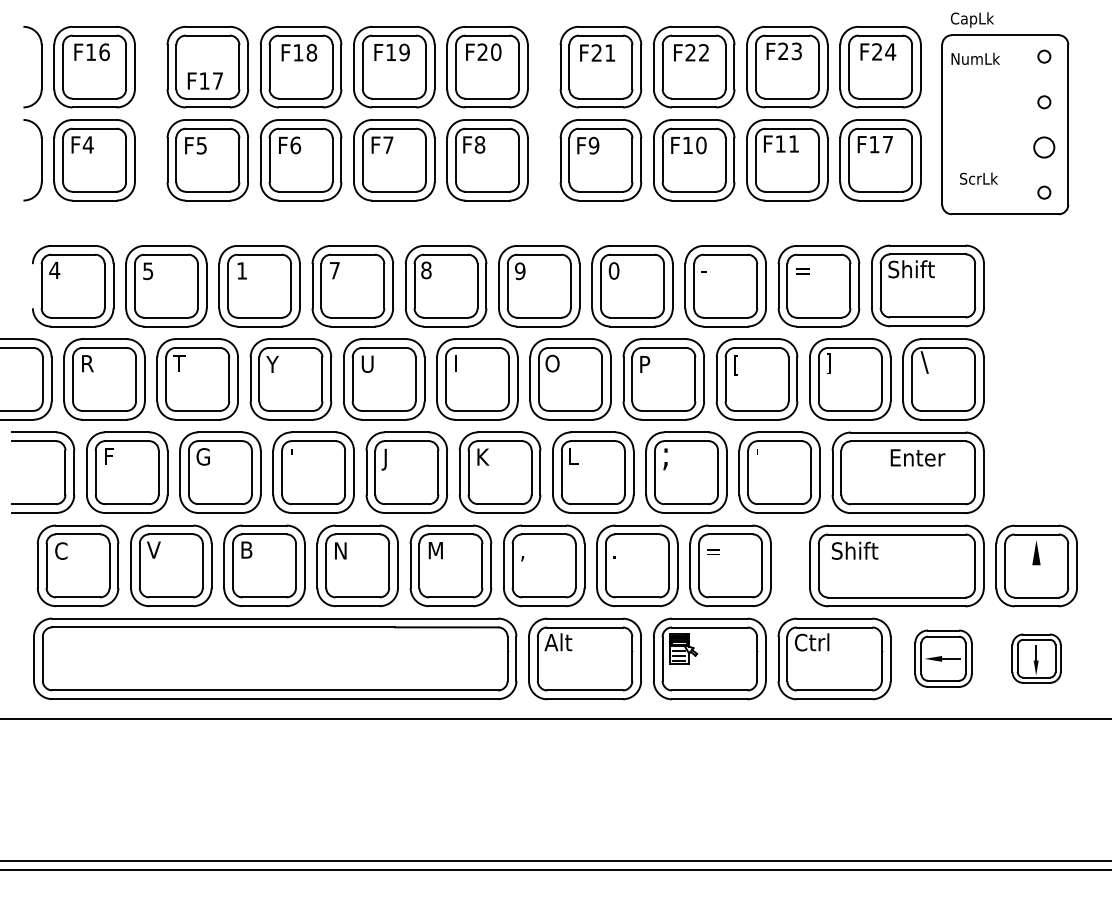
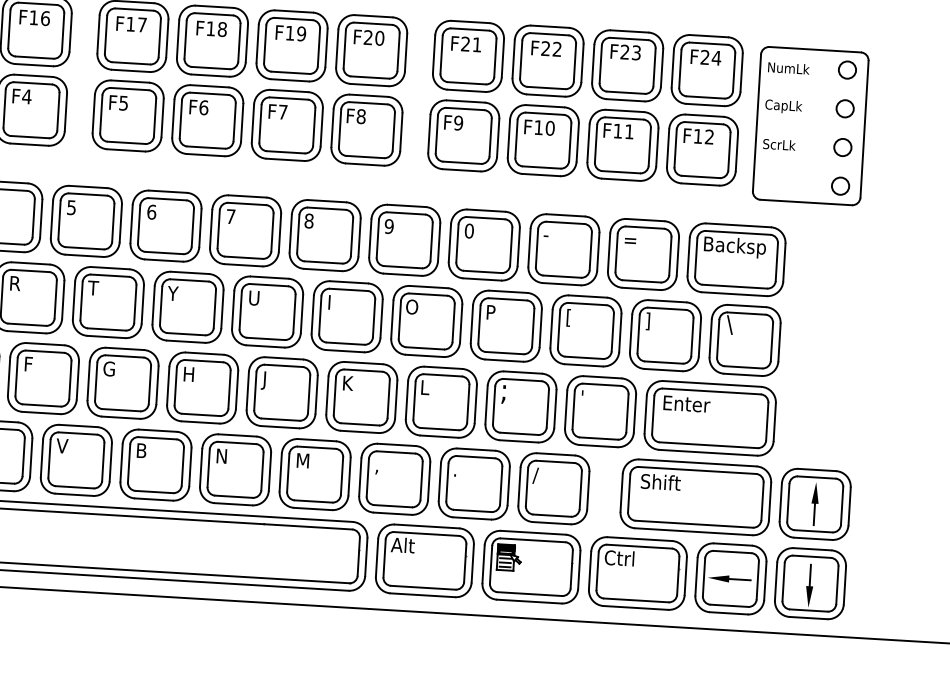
text: (971, 19) -> (782, 106), moved
circle: (1044, 56) -> (847, 69), size x1.67
text: (204, 80) -> (130, 23), moved
circle: (1044, 102) -> (845, 109), size x1.67
text: (887, 144) -> (709, 136), F17 -> F12
text: (978, 178) -> (778, 144), moved
circle: (1044, 192) -> (840, 185), size x1.67
text: (242, 270) -> (152, 211), 1 -> 6
text: (924, 271) -> (734, 247), Shift -> Backsp
text: (296, 457) -> (188, 374), ' -> H
text: (917, 457) -> (686, 403), moved
text: (712, 551) -> (539, 475), = -> /
line: (1036, 577) -> (814, 514), added
part: (943, 658) -> (730, 578), size x1.43
part: (1036, 658) -> (810, 583), size x1.67

